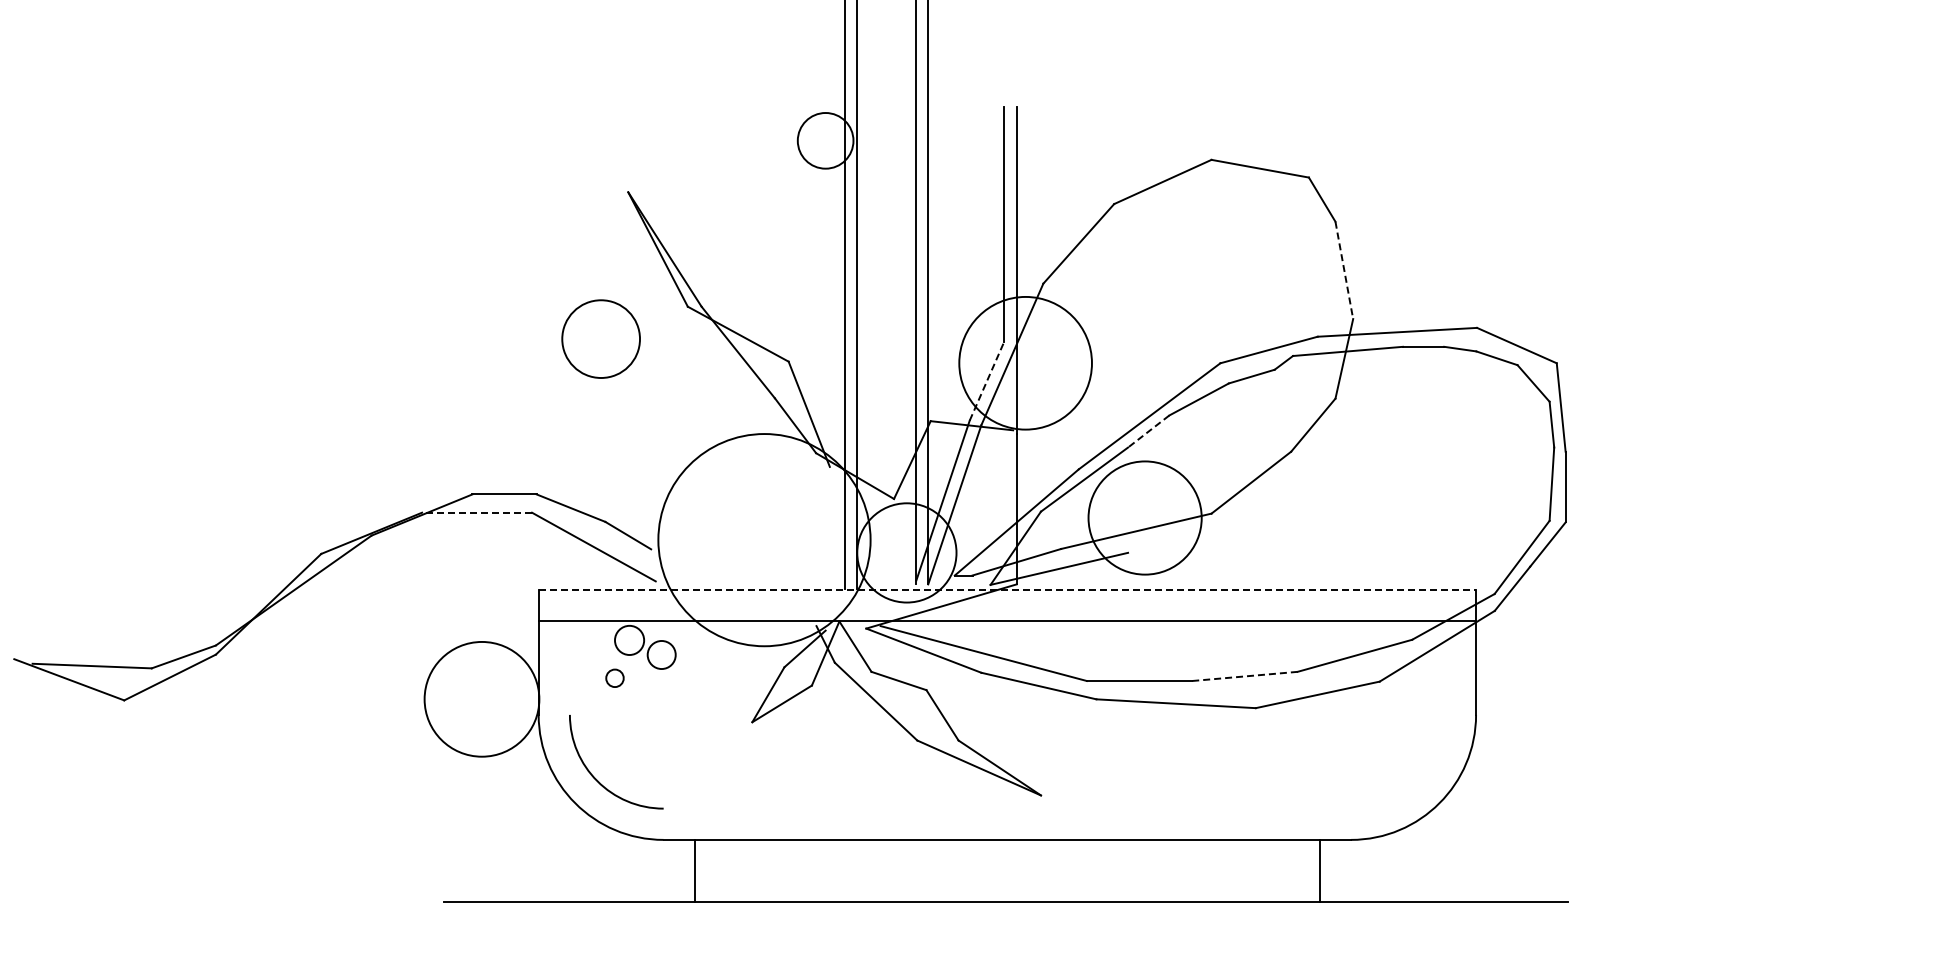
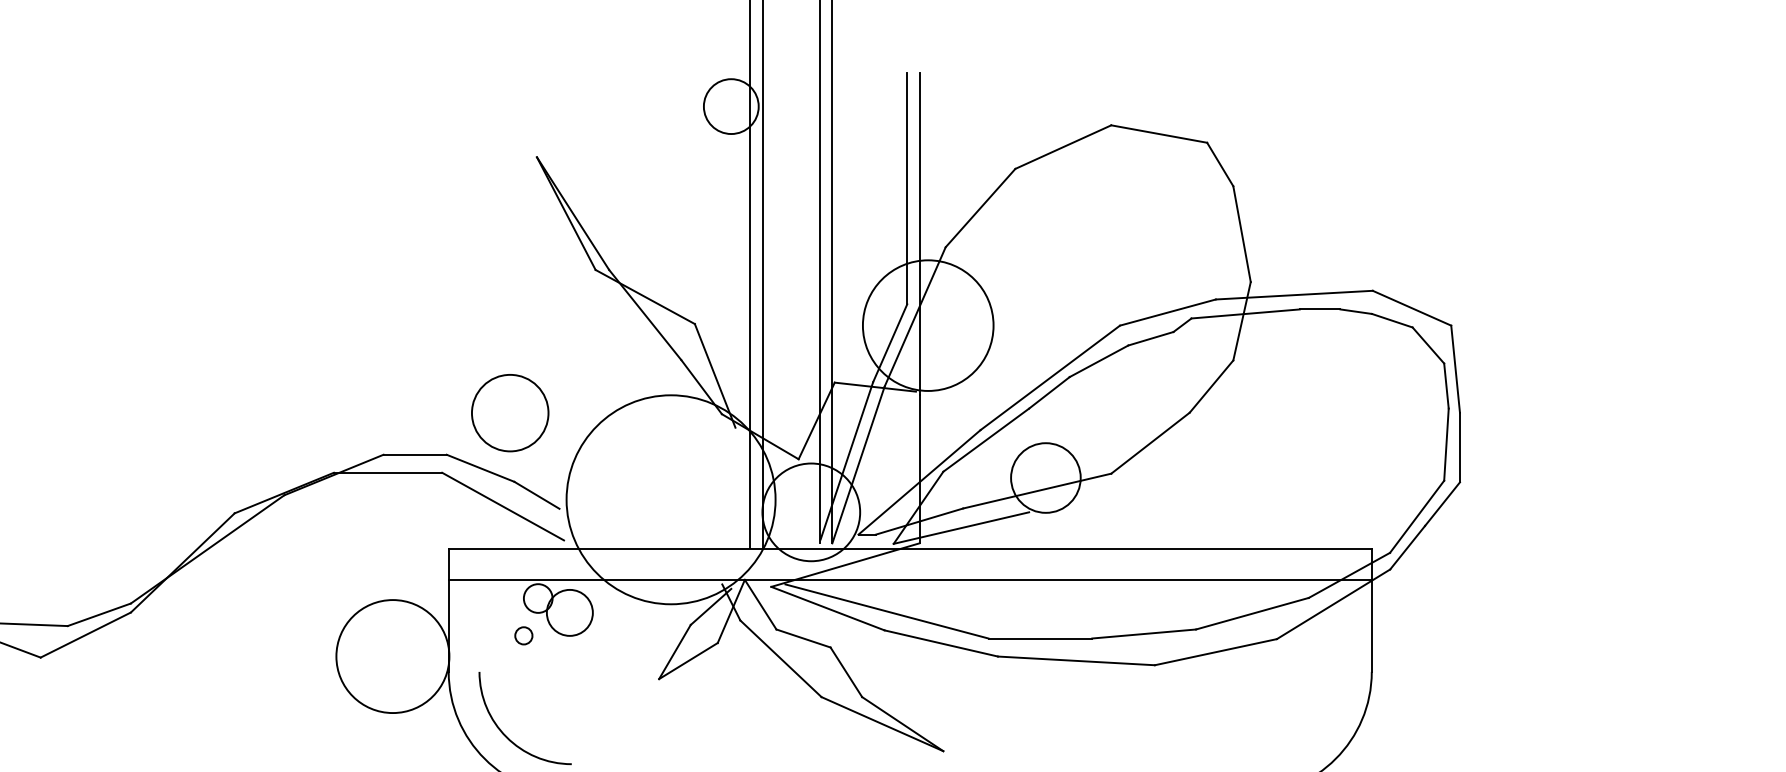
line: (1344, 270) -> (1242, 234), dashed -> solid
circle: (600, 338) -> (509, 412), moved
line: (987, 380) -> (890, 342), dashed -> solid
line: (1148, 431) -> (1049, 392), dashed -> solid
line: (477, 512) -> (388, 472), dashed -> solid
circle: (1144, 517) -> (1045, 477), size x0.62
line: (1007, 589) -> (910, 548), dashed -> solid
circle: (661, 654) -> (569, 612), size x1.67
line: (1244, 676) -> (1143, 634), dashed -> solid

